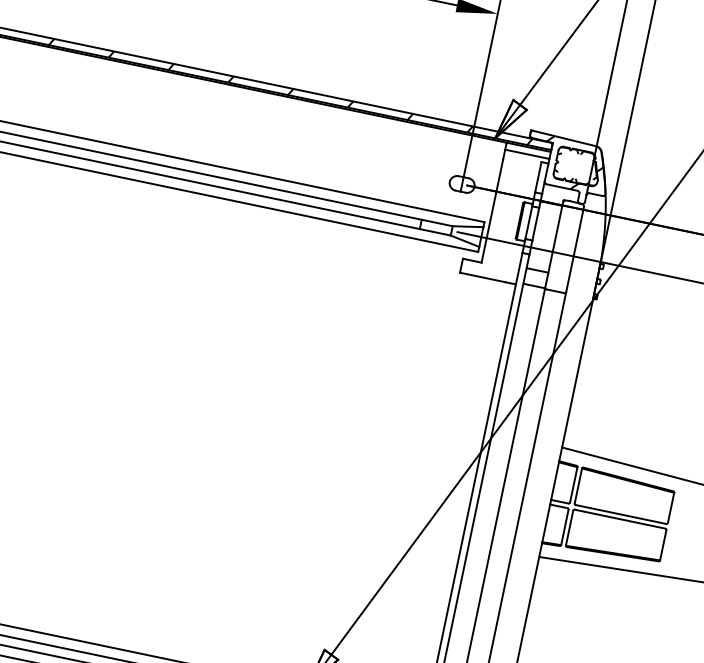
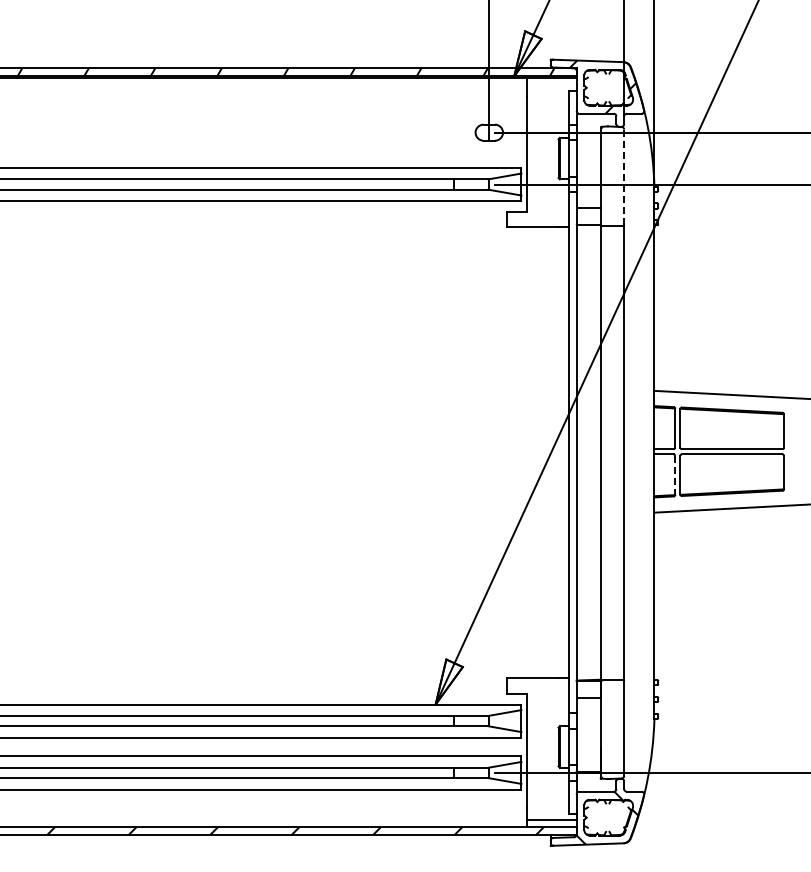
line: (526, 154) -> (551, 86), removed
line: (575, 250) -> (624, 177), solid -> dashed
line: (565, 527) -> (675, 475), solid -> dashed

